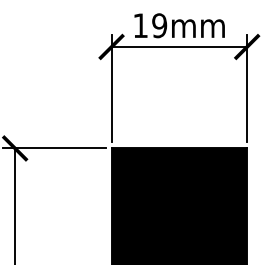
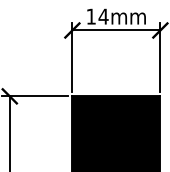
text: (159, 25) -> (103, 16), 19mm -> 14mm

